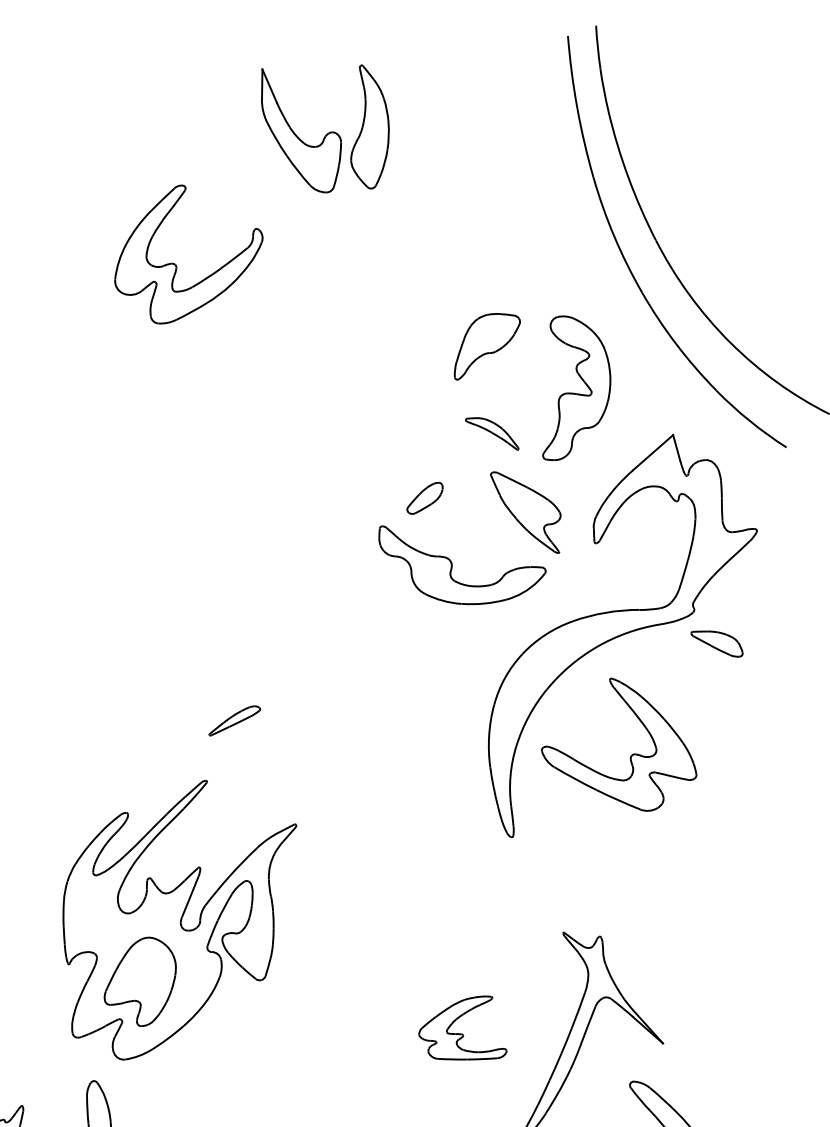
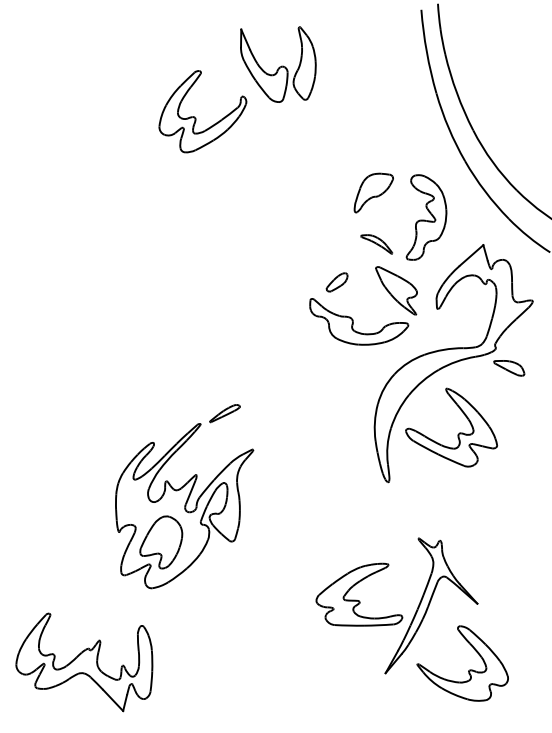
part: (176, 264) -> (195, 117), moved
part: (179, 920) -> (184, 506), moved
part: (462, 1027) -> (359, 594), size x1.67

